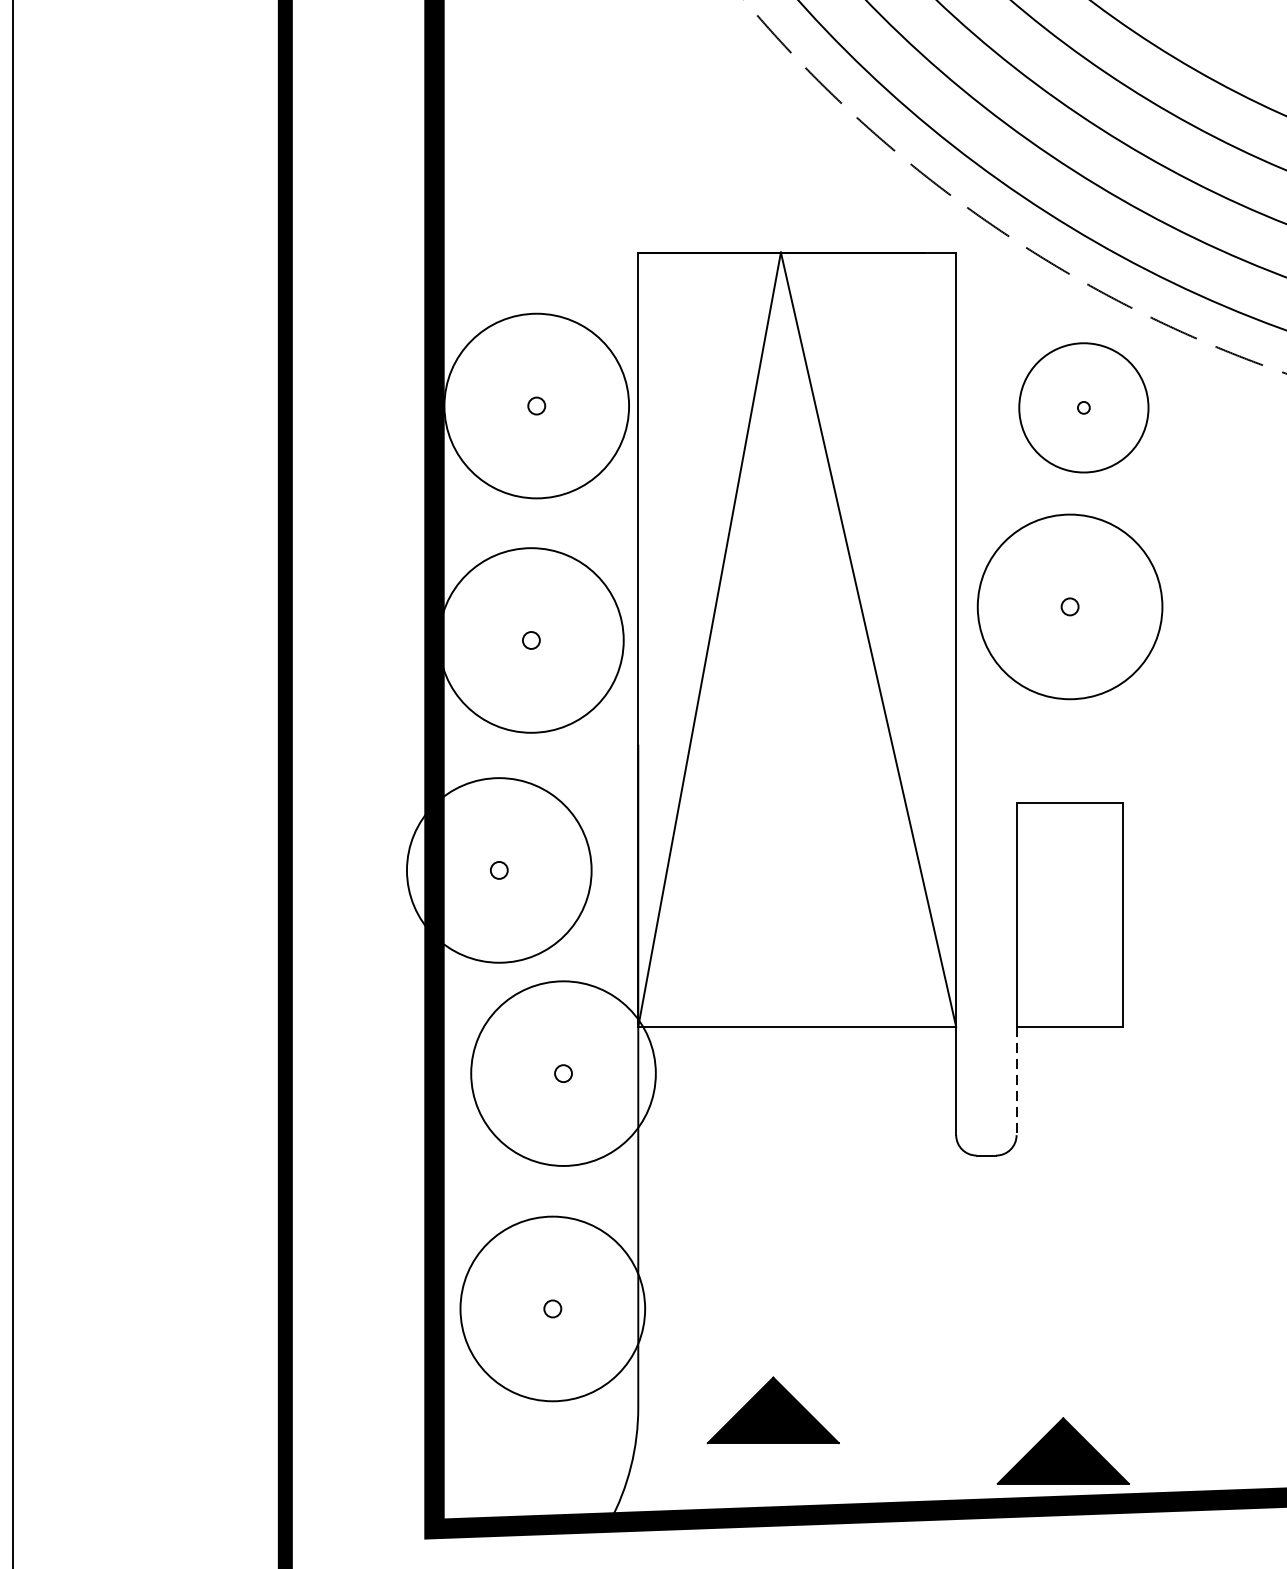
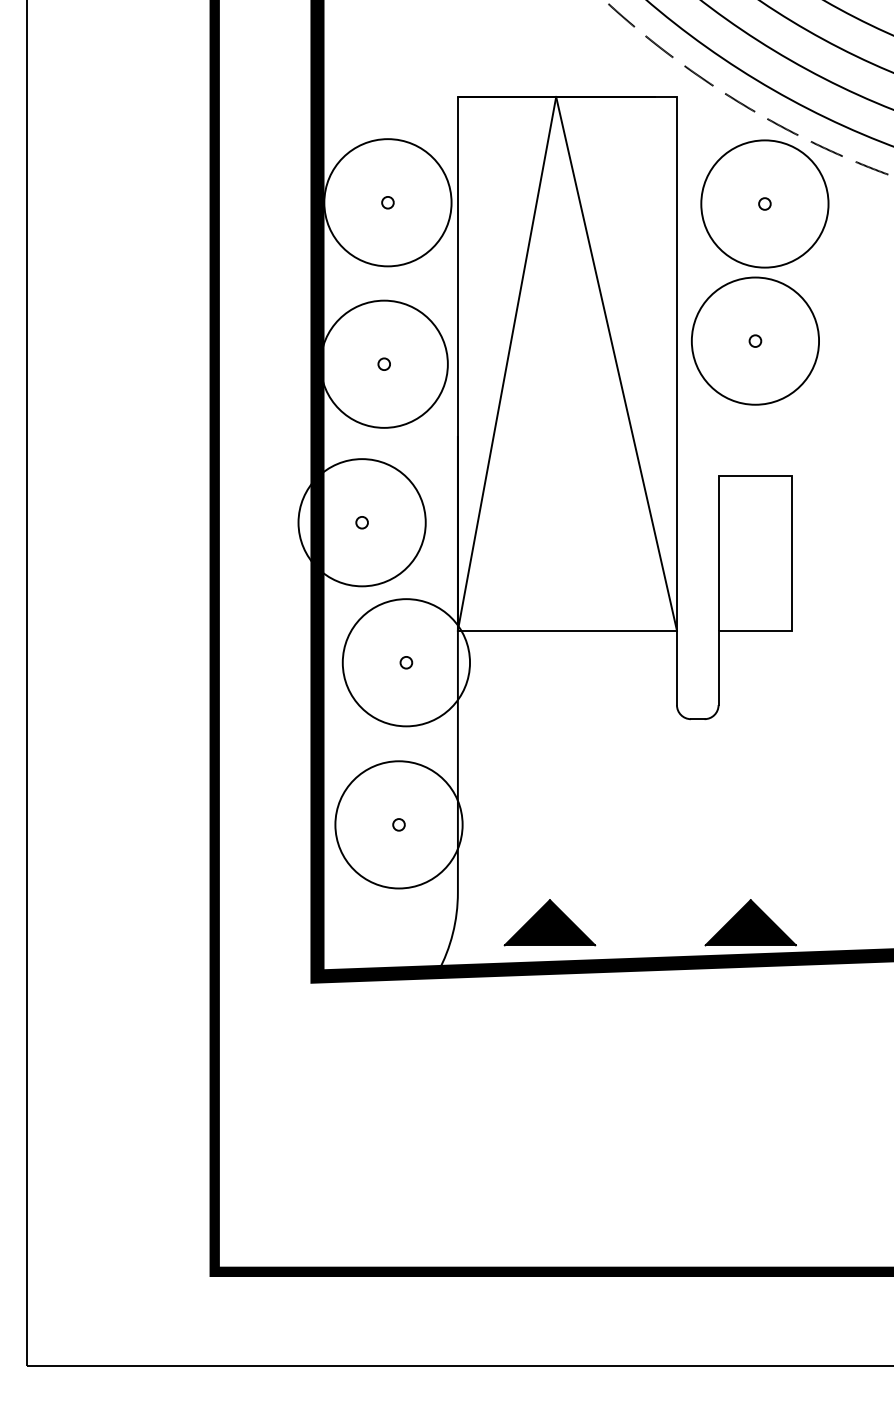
part: (1083, 407) -> (764, 203), size x1.43
line: (1016, 1082) -> (718, 668), dashed -> solid
part: (772, 1409) -> (549, 922), moved

